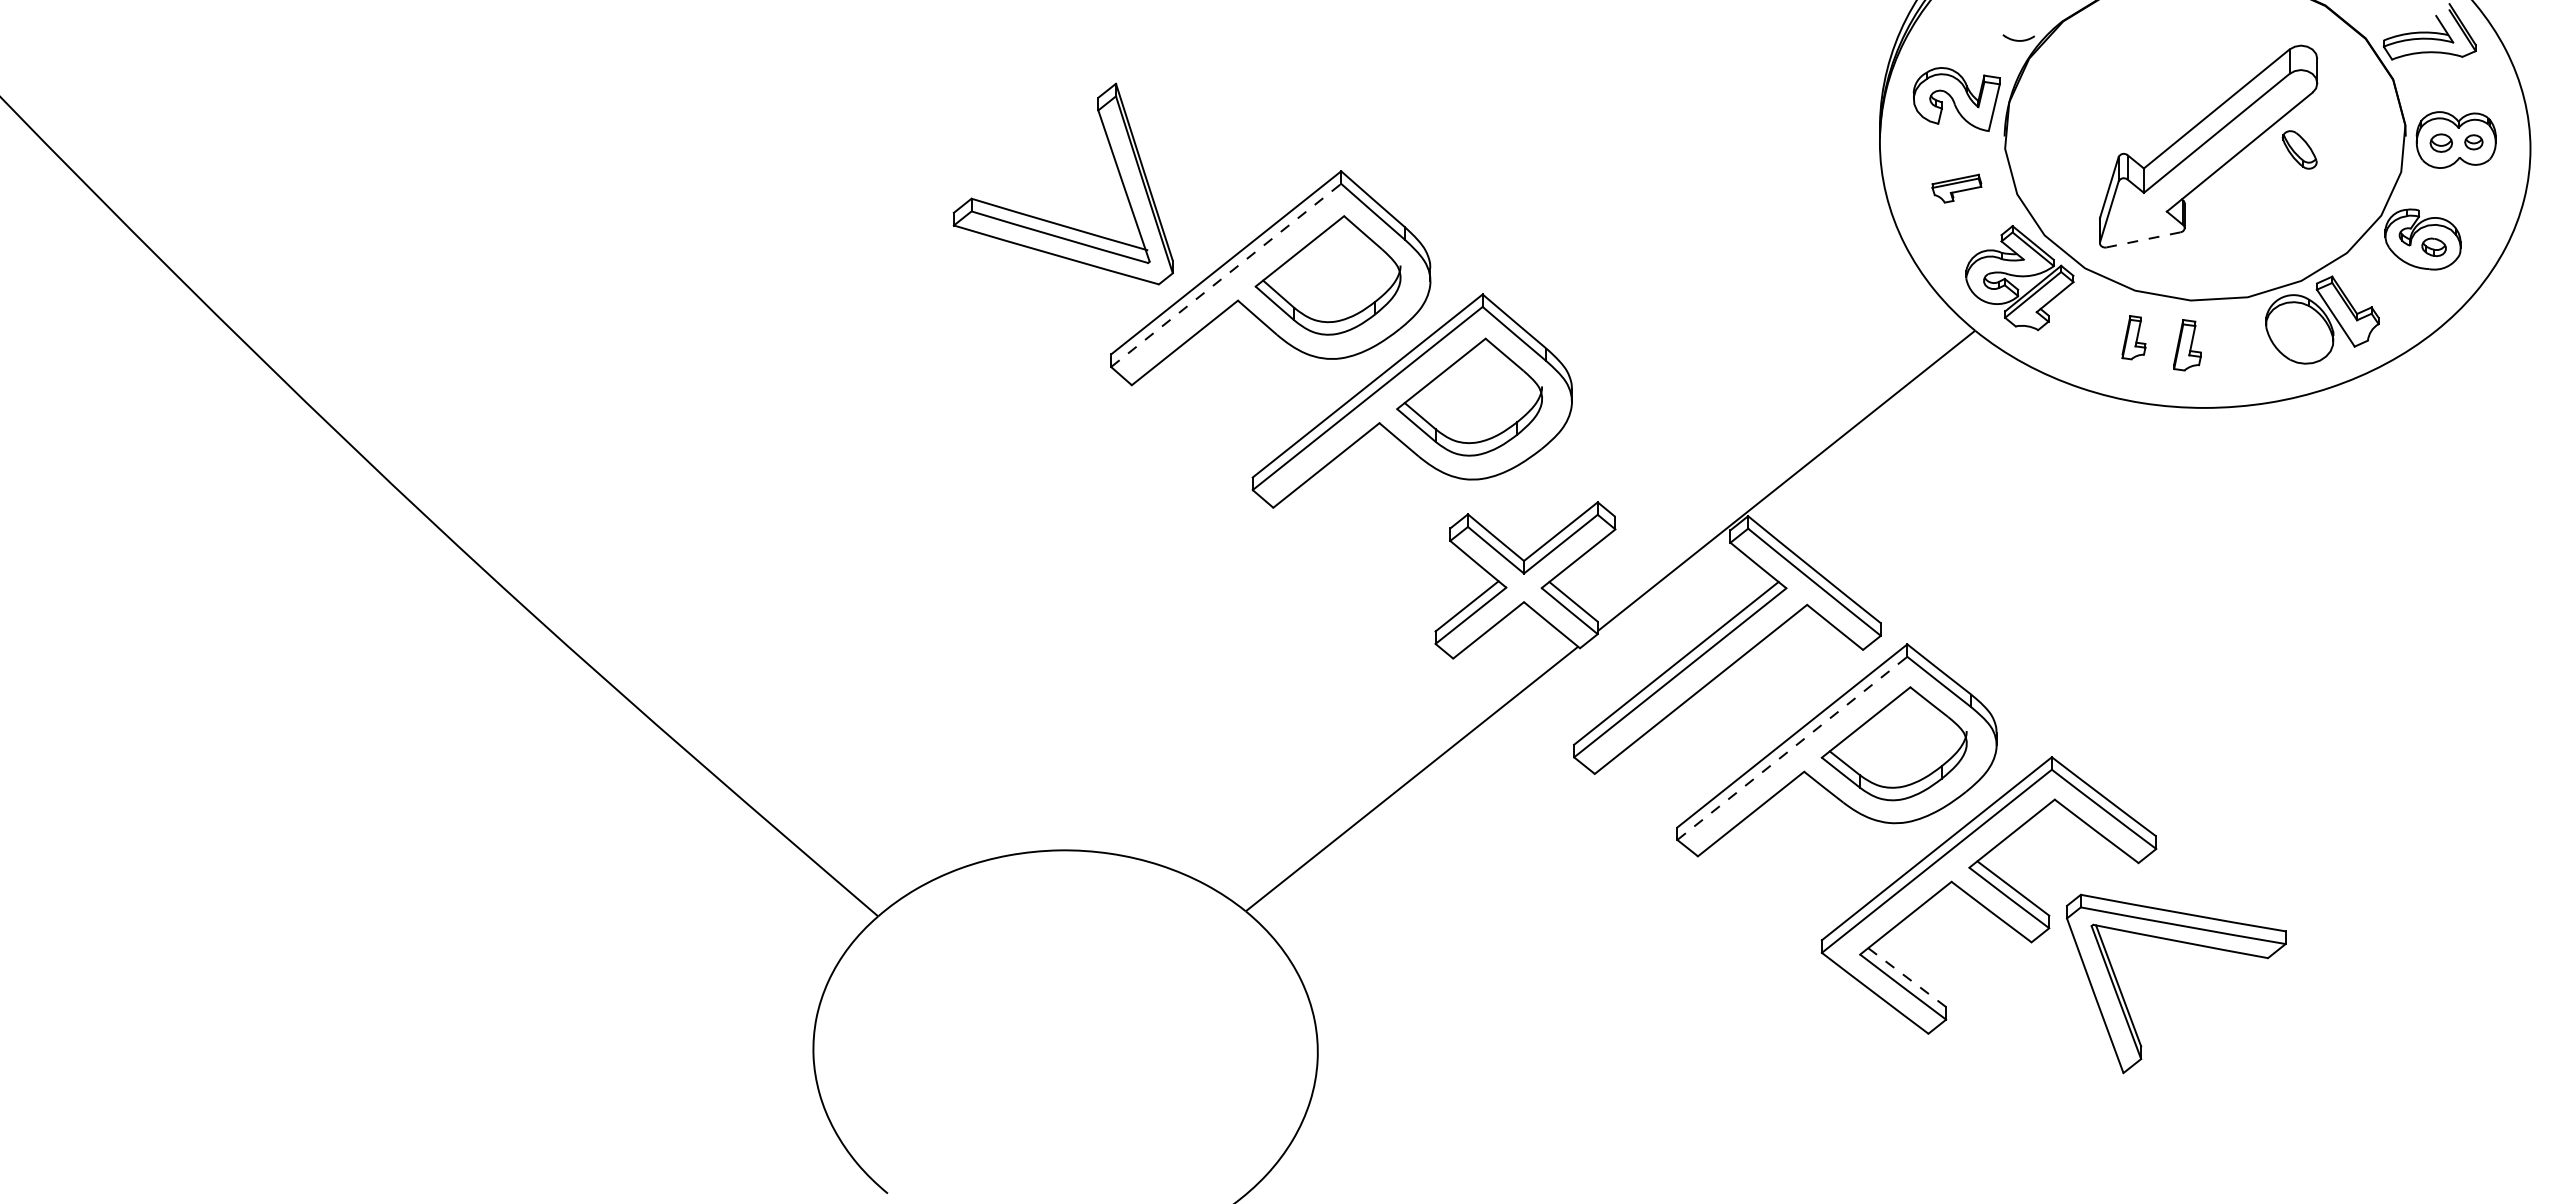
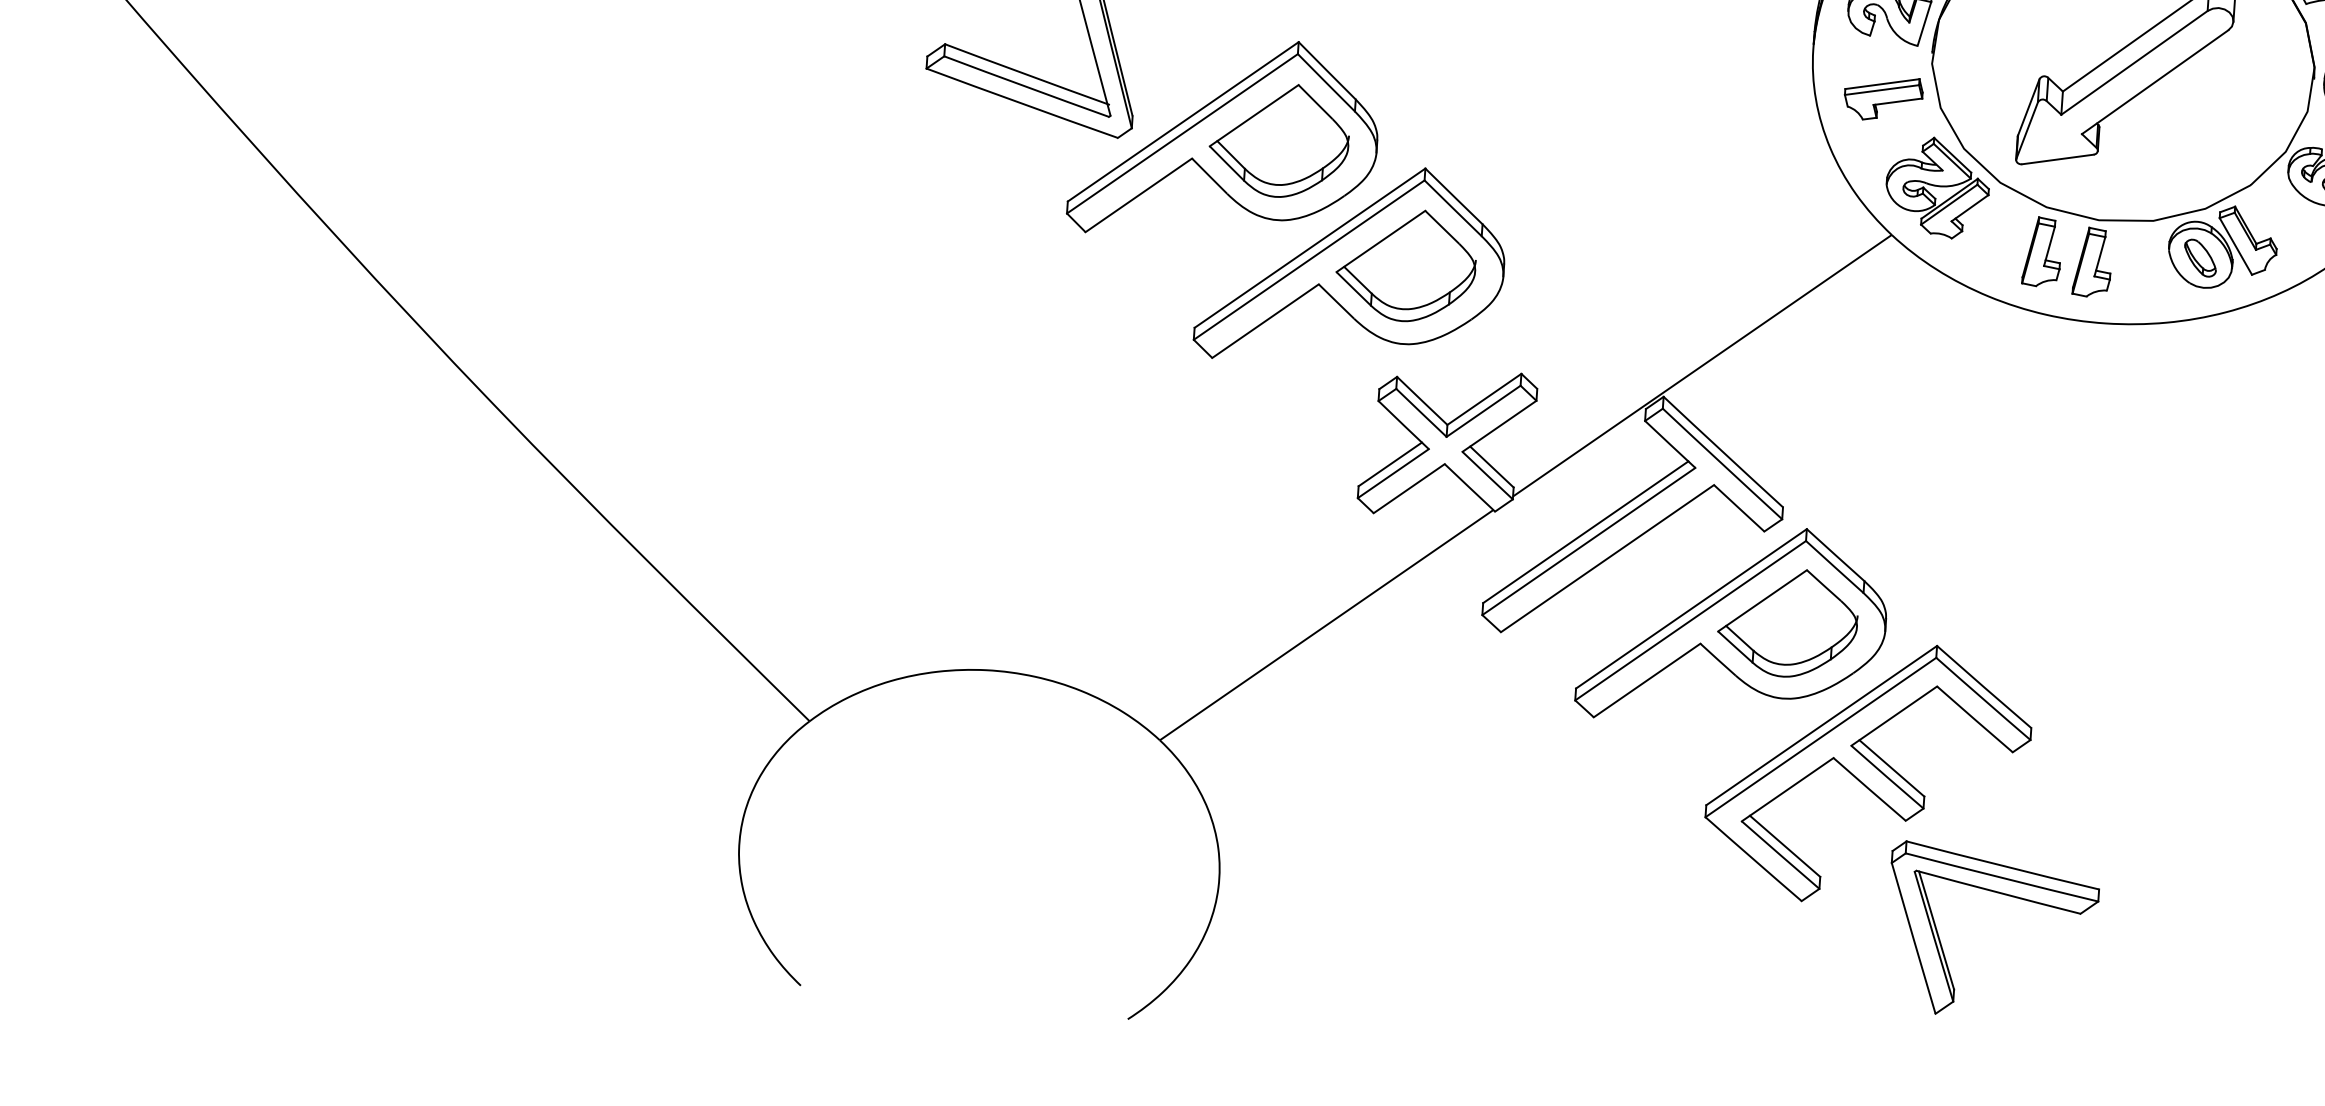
part: (2299, 149) -> (2200, 257), moved
part: (1956, 188) -> (1883, 98), size x1.67
line: (2143, 239) -> (2057, 159), dashed -> solid
line: (1226, 275) -> (1182, 133), dashed -> solid
part: (2133, 337) -> (2042, 251), size x1.67
part: (2187, 345) -> (2092, 262), size x1.43
line: (1792, 748) -> (1690, 620), dashed -> solid
part: (2183, 943) -> (2001, 894), moved
line: (1907, 977) -> (1785, 846), dashed -> solid

